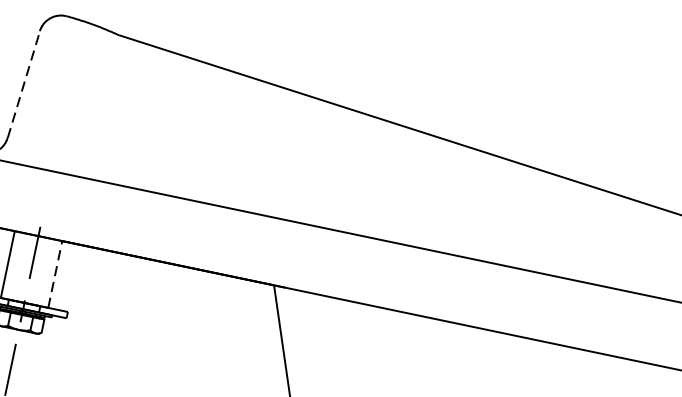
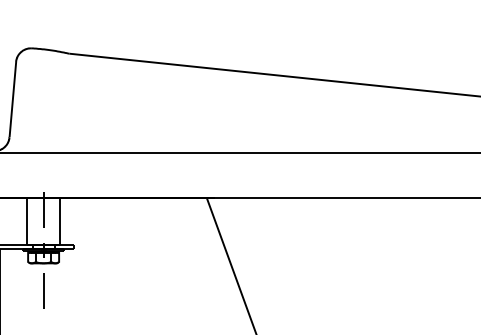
line: (23, 84) -> (12, 99), dashed -> solid
line: (55, 274) -> (60, 221), dashed -> solid

